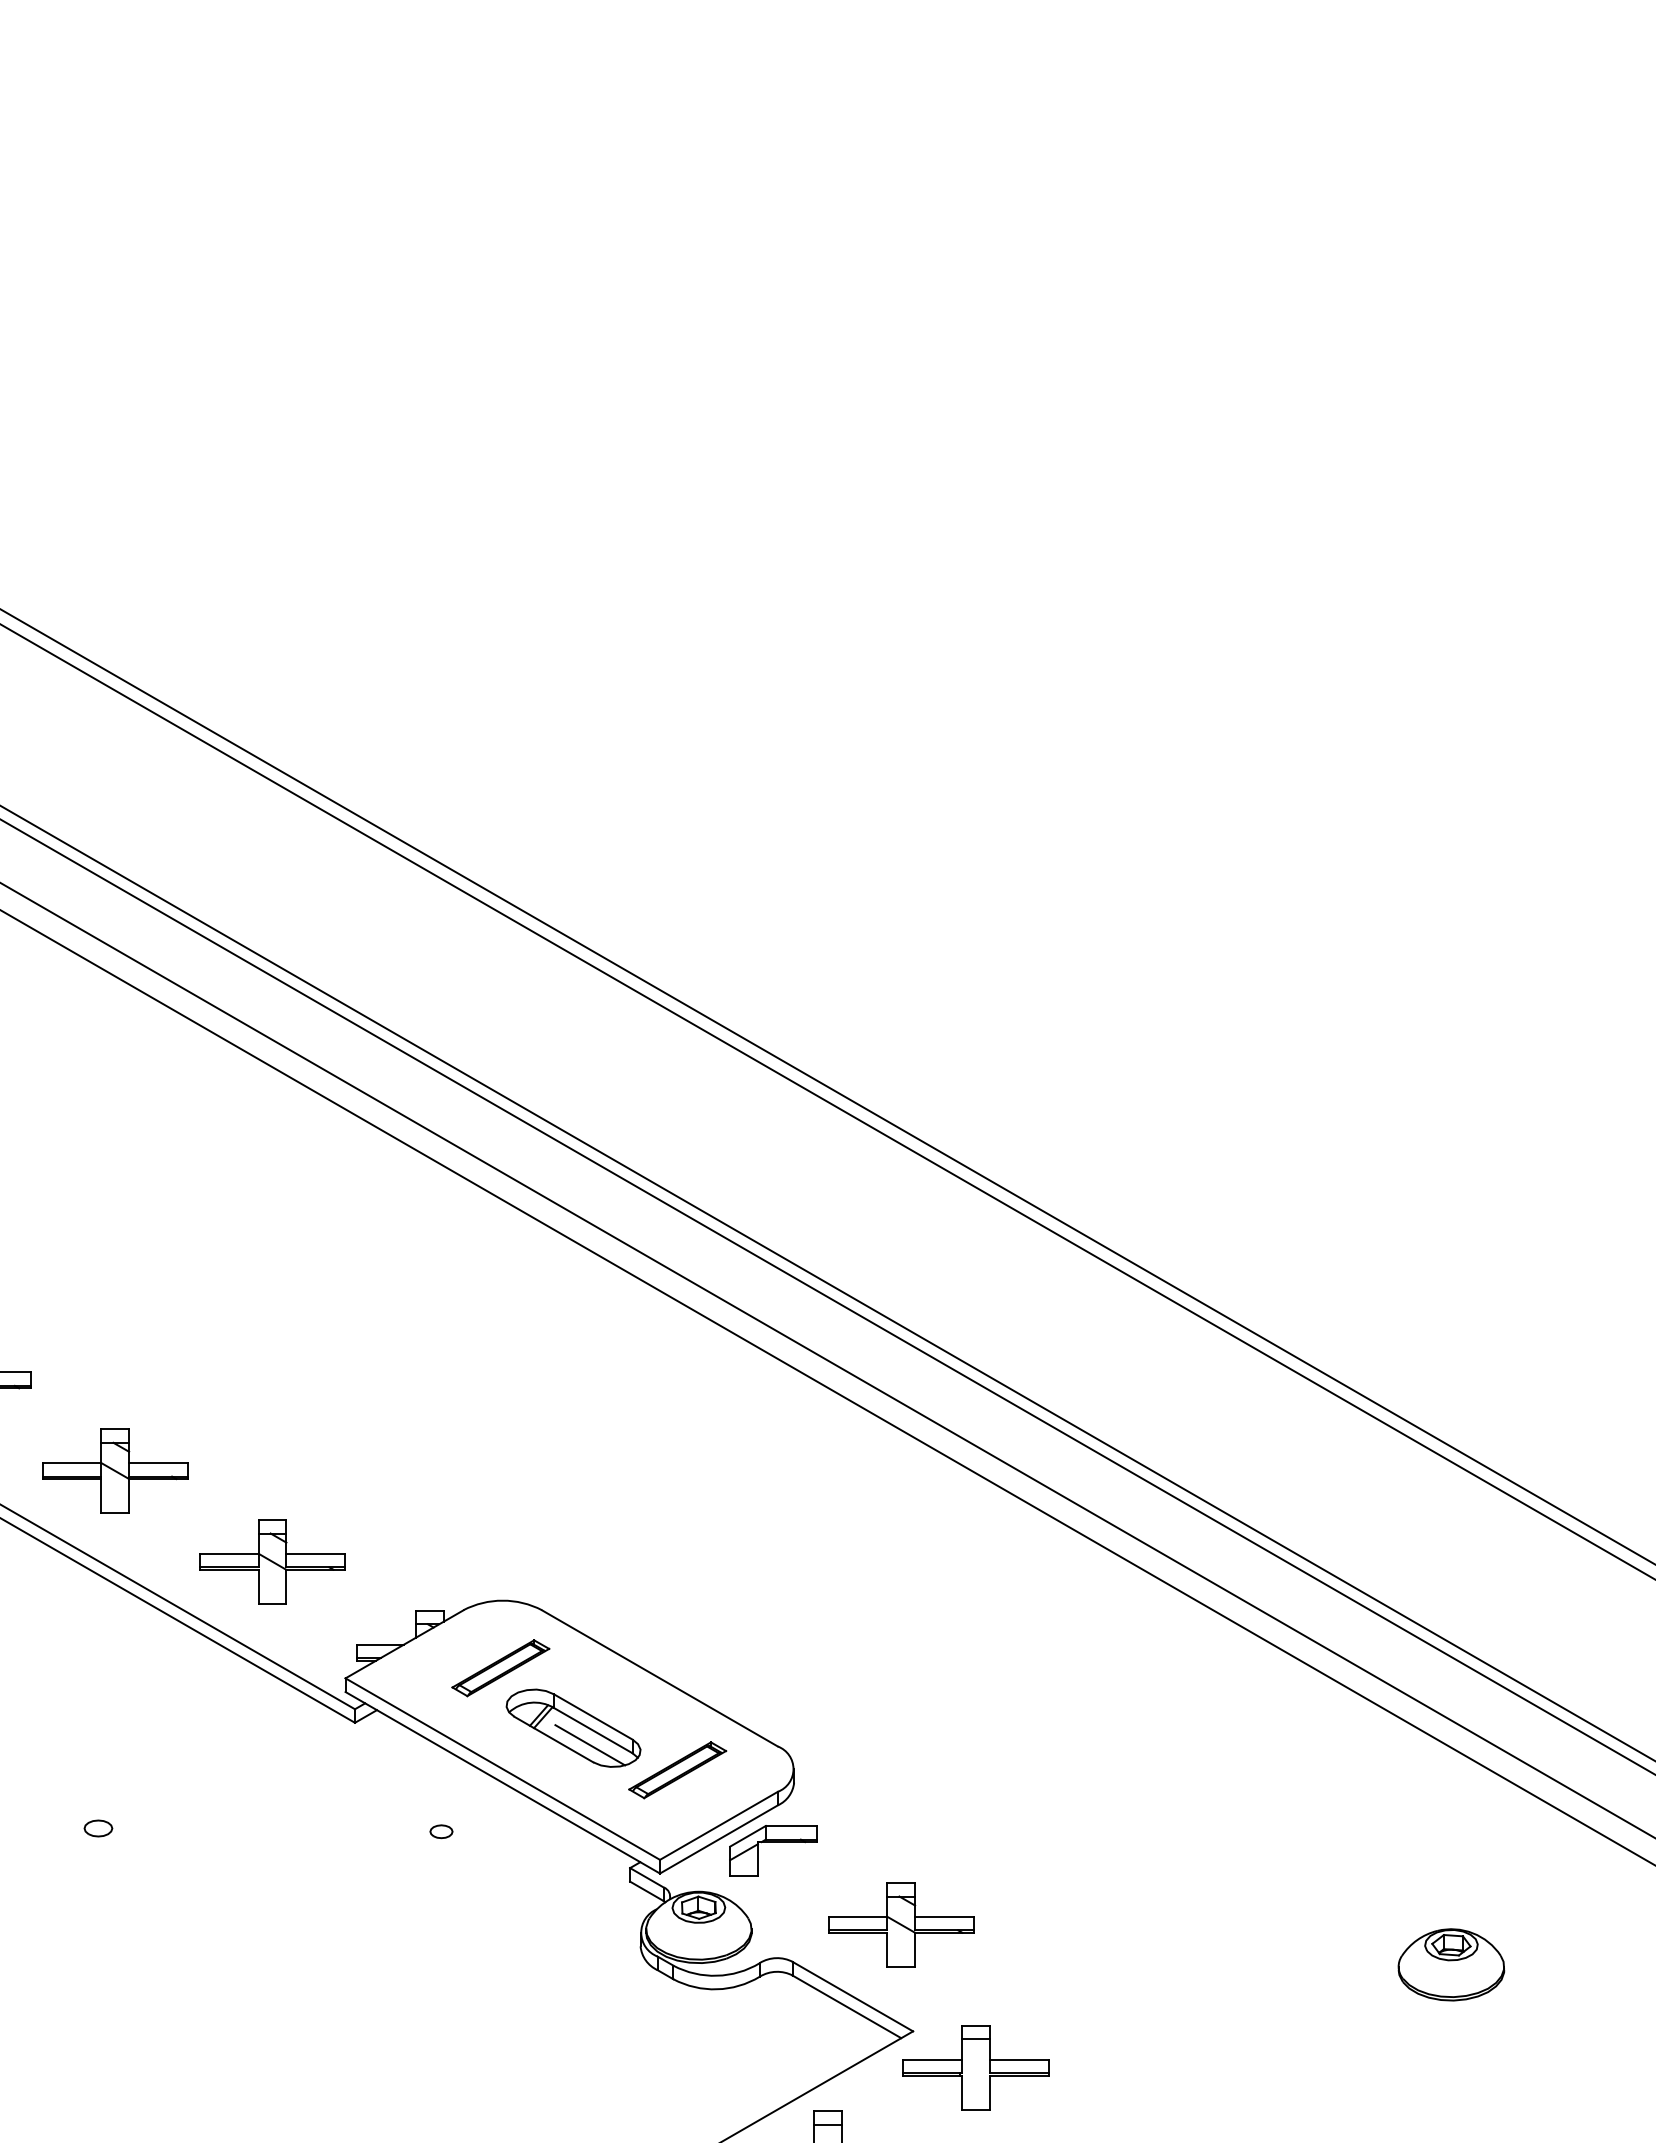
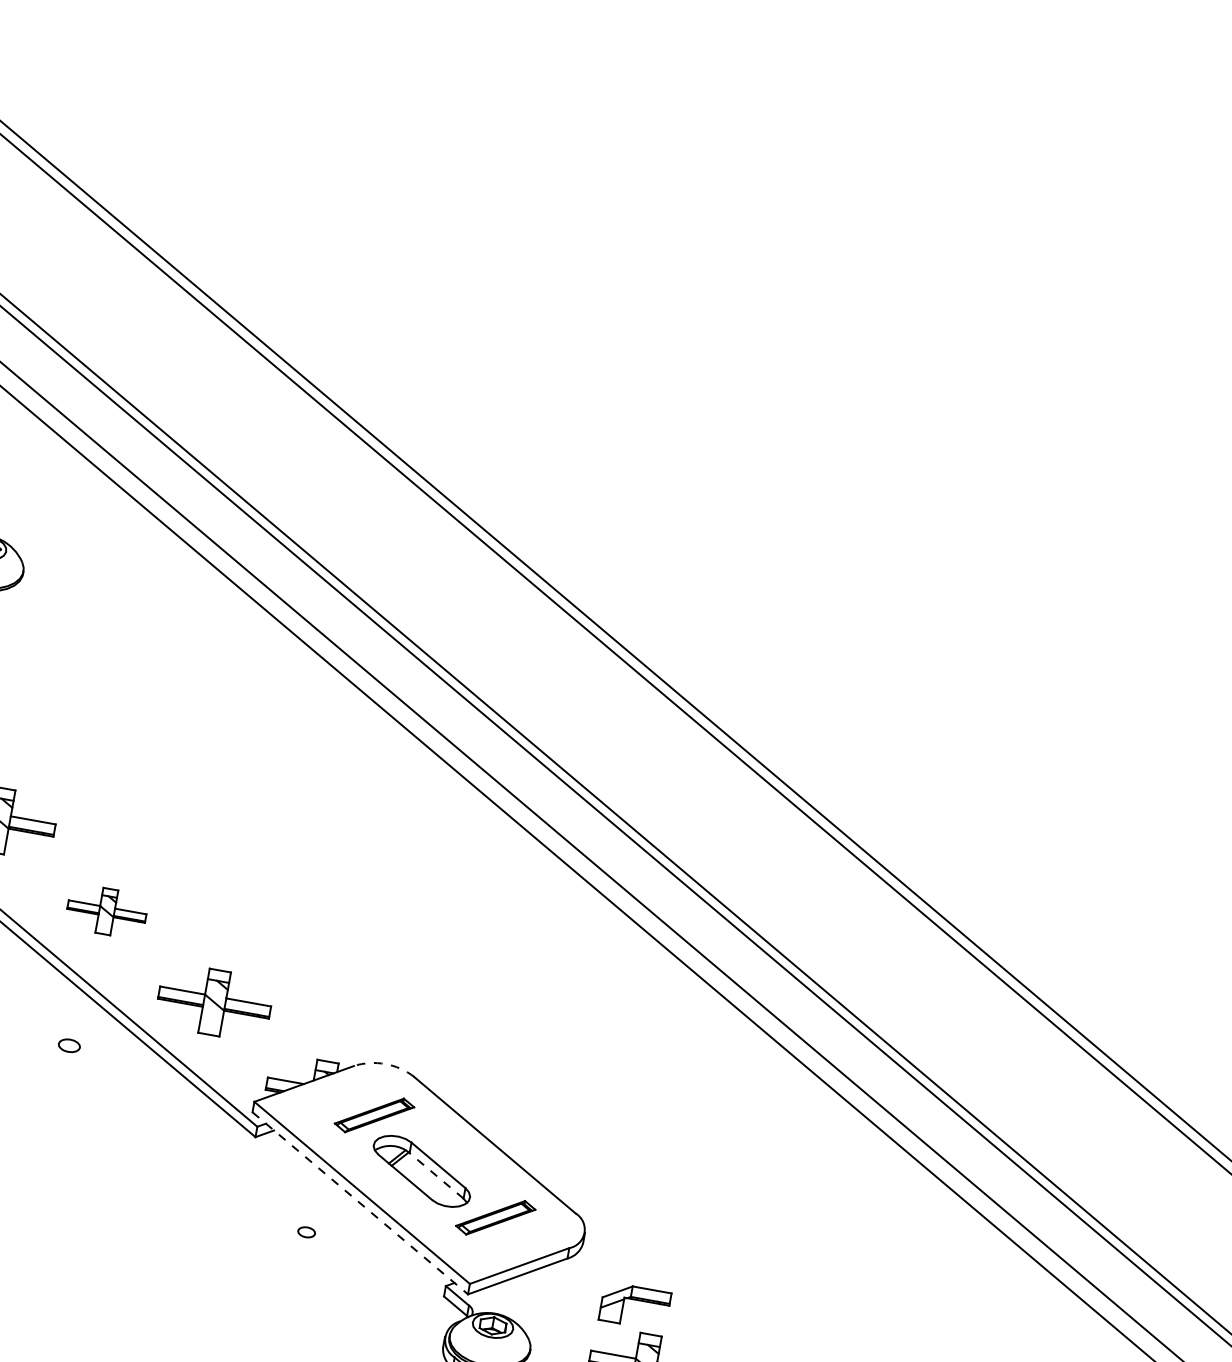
part: (115, 1470) -> (107, 911), size x0.7
arc: (502, 1600) -> (385, 1063), solid -> dashed
line: (592, 1730) -> (436, 1175), solid -> dashed
line: (590, 1745) -> (432, 1186), removed
line: (502, 1782) -> (360, 1203), solid -> dashed
part: (98, 1828) -> (69, 1045), moved
part: (773, 1842) -> (636, 1300), moved

